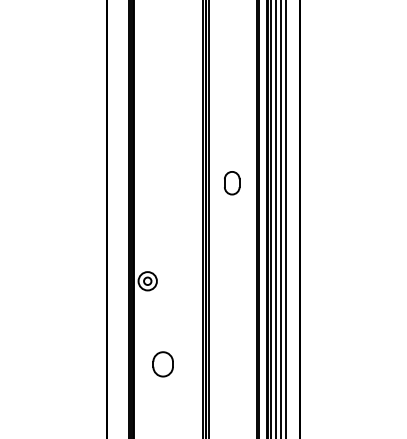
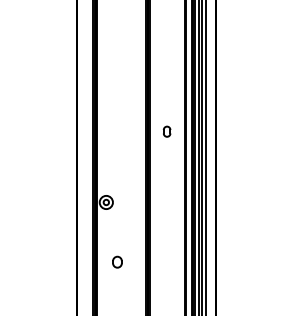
part: (231, 182) -> (166, 131), size x0.62
part: (163, 363) -> (117, 261), size x0.62

